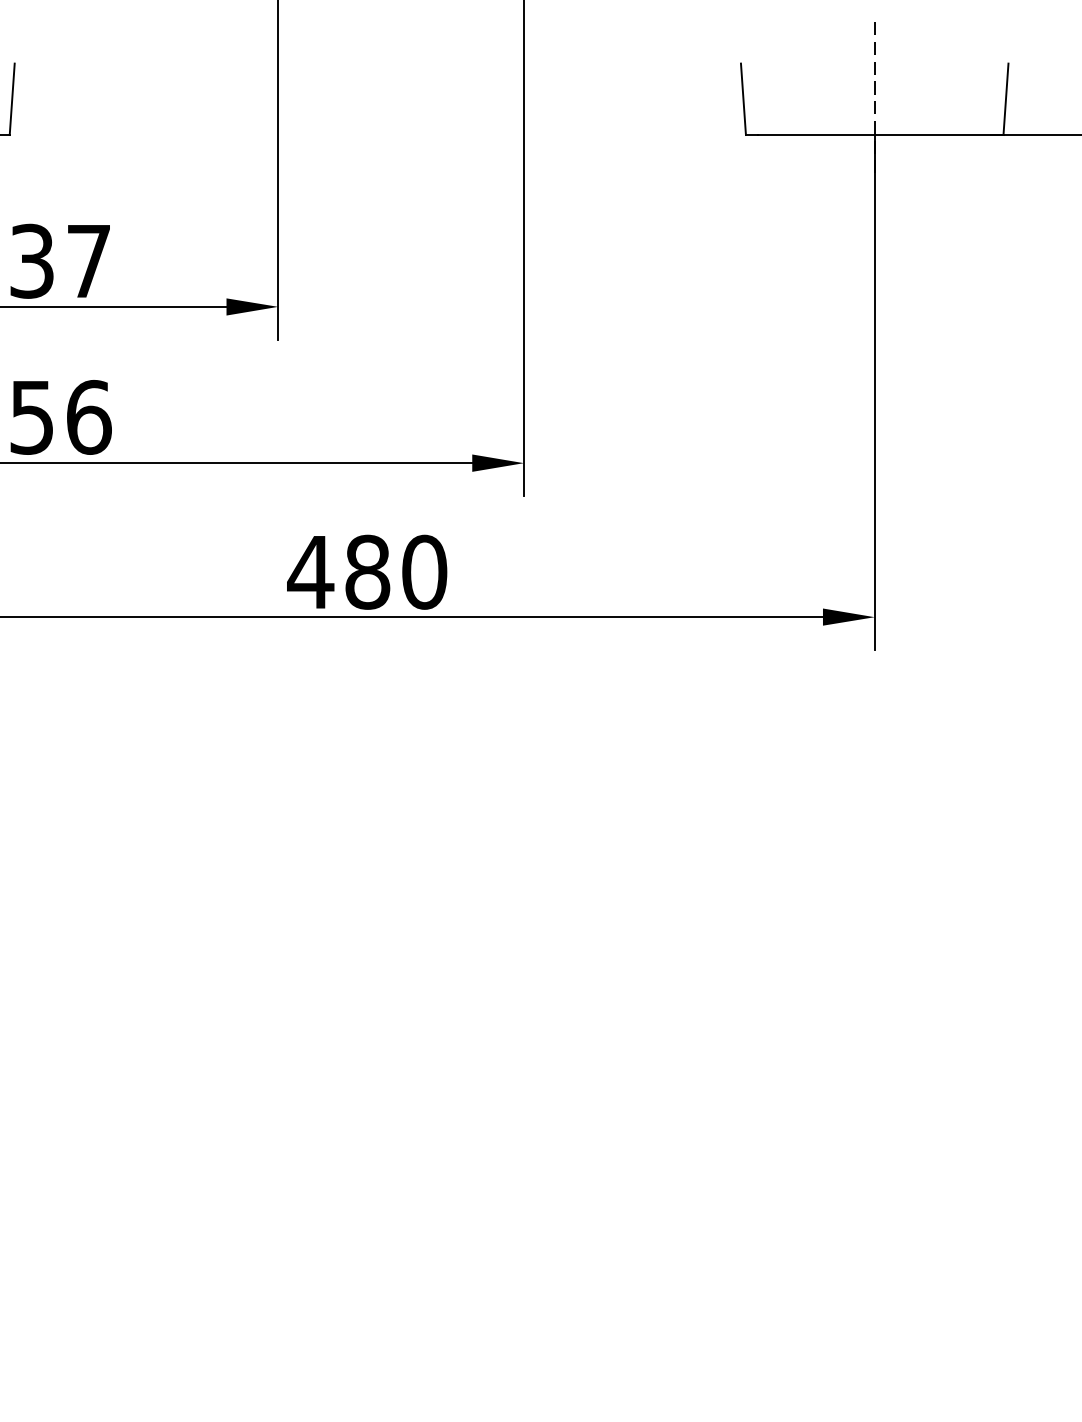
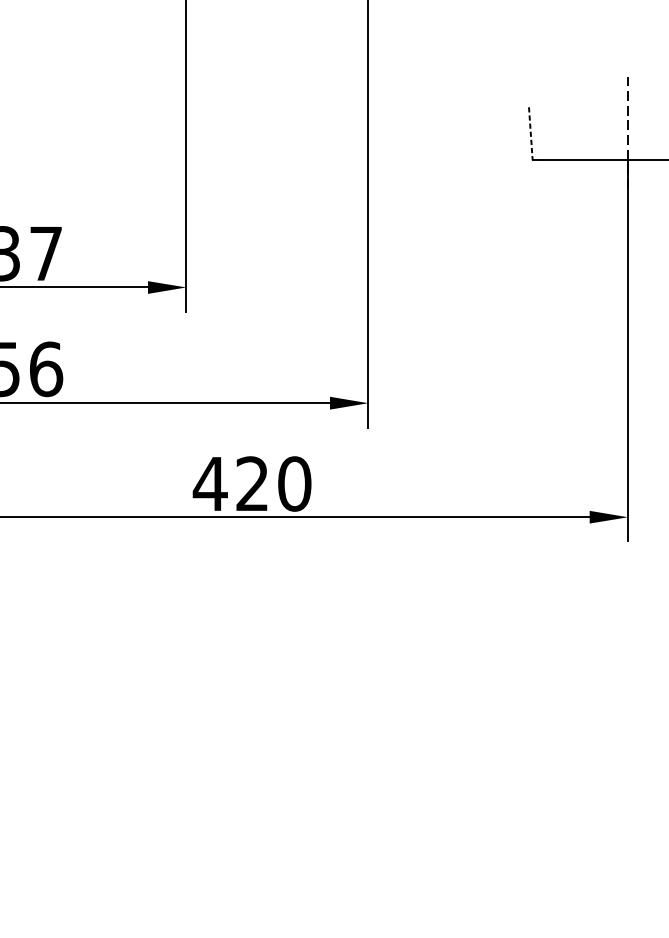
line: (743, 99) -> (530, 133), solid -> dashed
text: (367, 571) -> (252, 483), 480 -> 420

